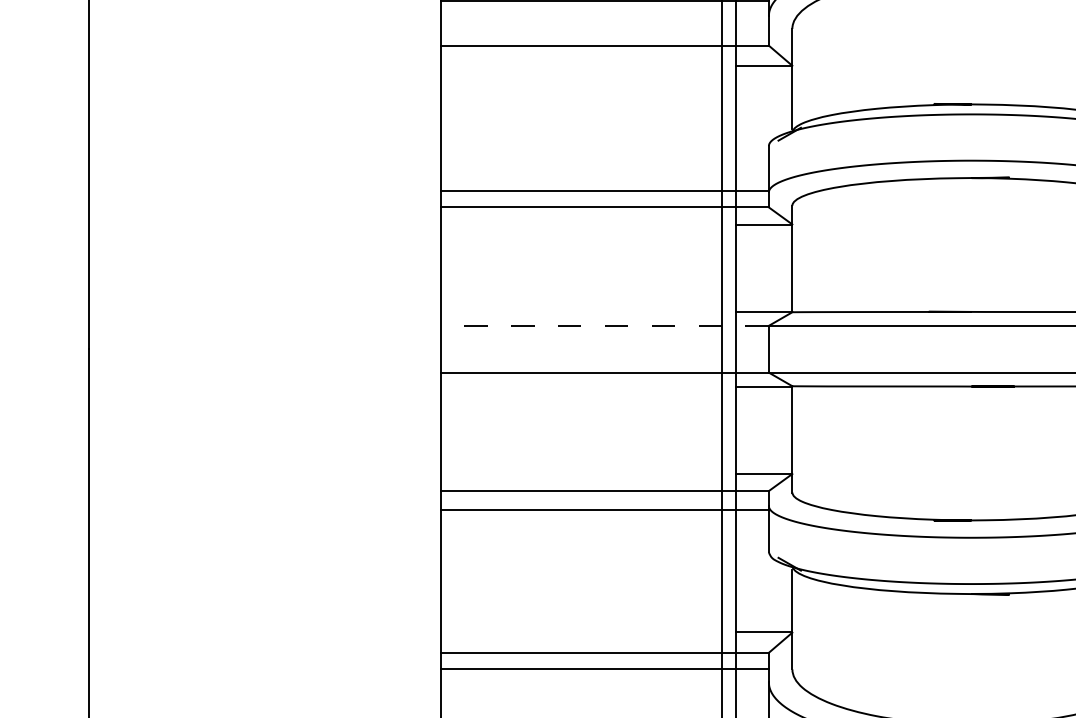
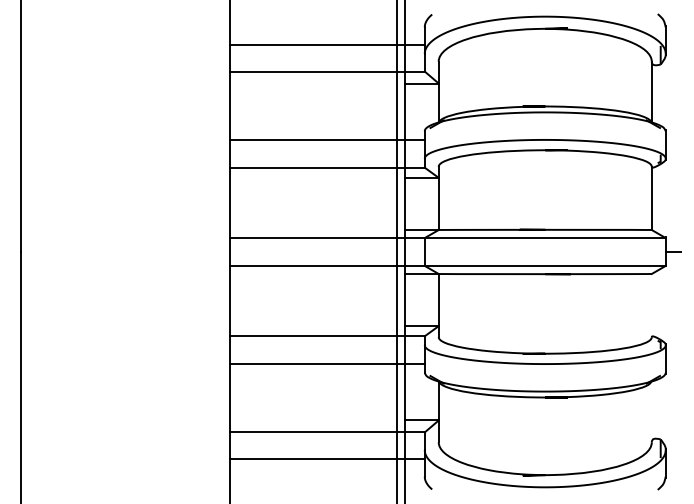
line: (603, 191) -> (326, 140), moved
line: (605, 326) -> (327, 238), dashed -> solid
line: (603, 509) -> (326, 363), moved
line: (603, 668) -> (326, 458), moved

